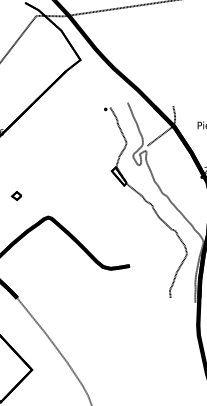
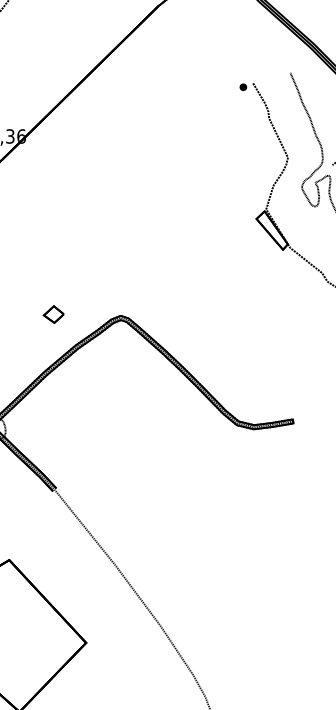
part: (16, 195) -> (53, 313), moved

